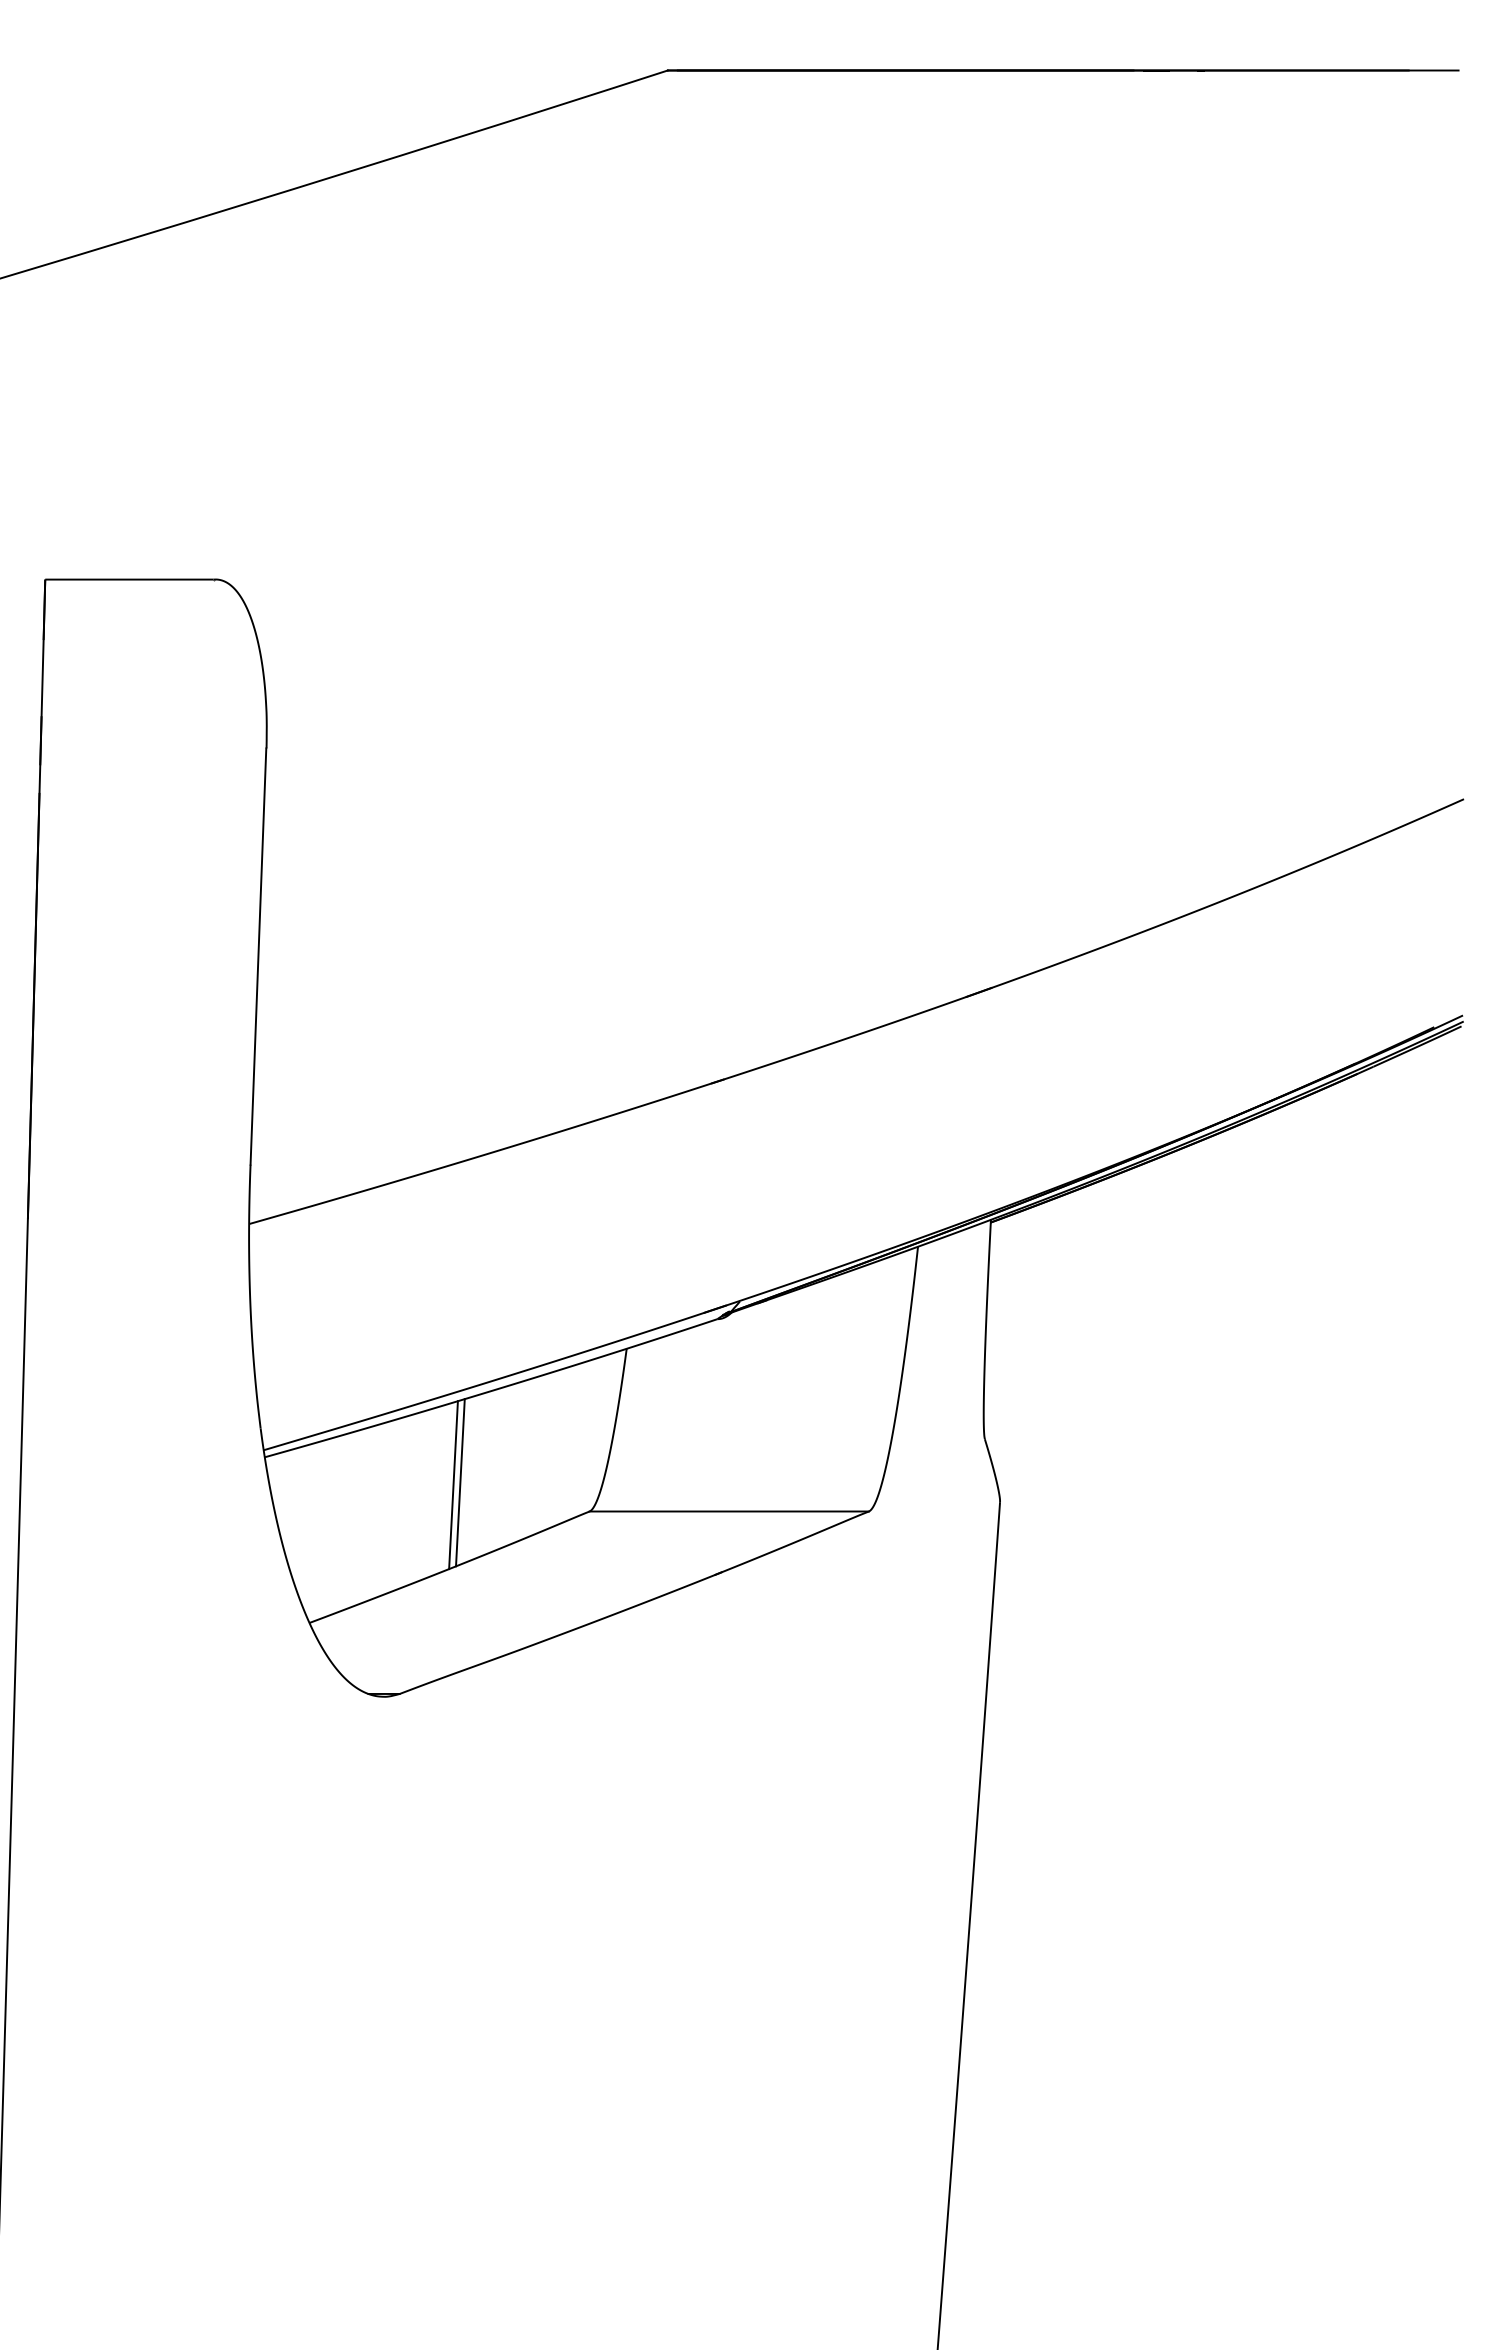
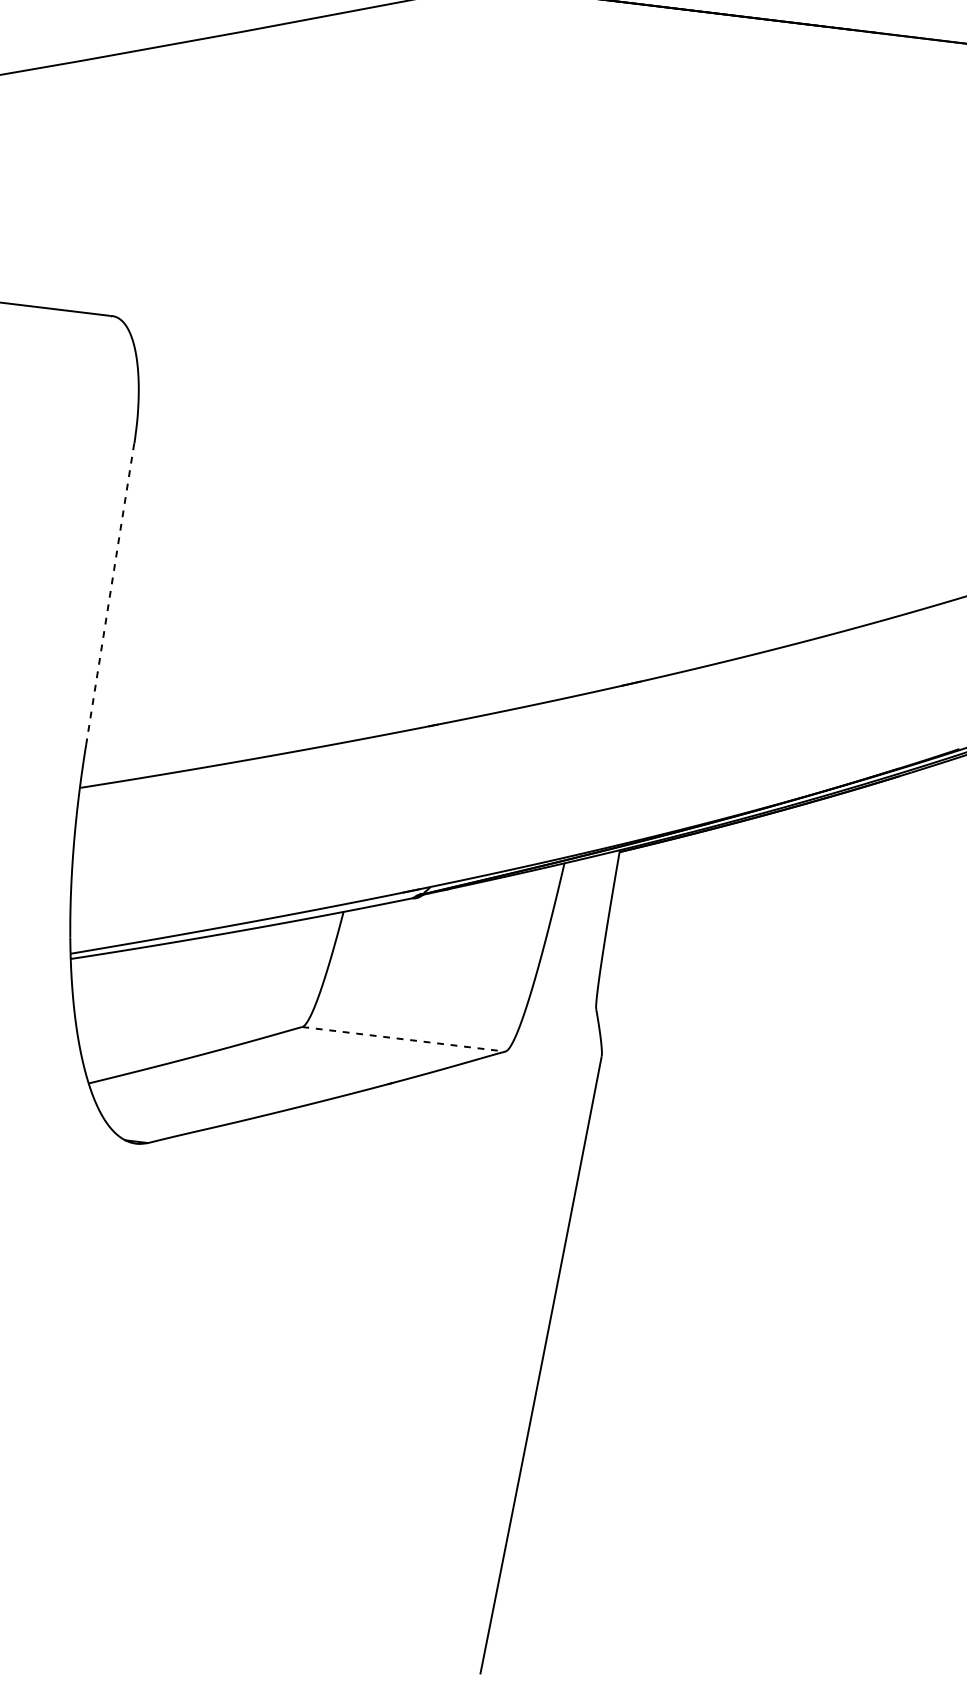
line: (258, 957) -> (110, 594), solid -> dashed
line: (460, 1482) -> (210, 994), removed
line: (453, 1485) -> (205, 996), removed
line: (729, 1511) -> (404, 1039), solid -> dashed

